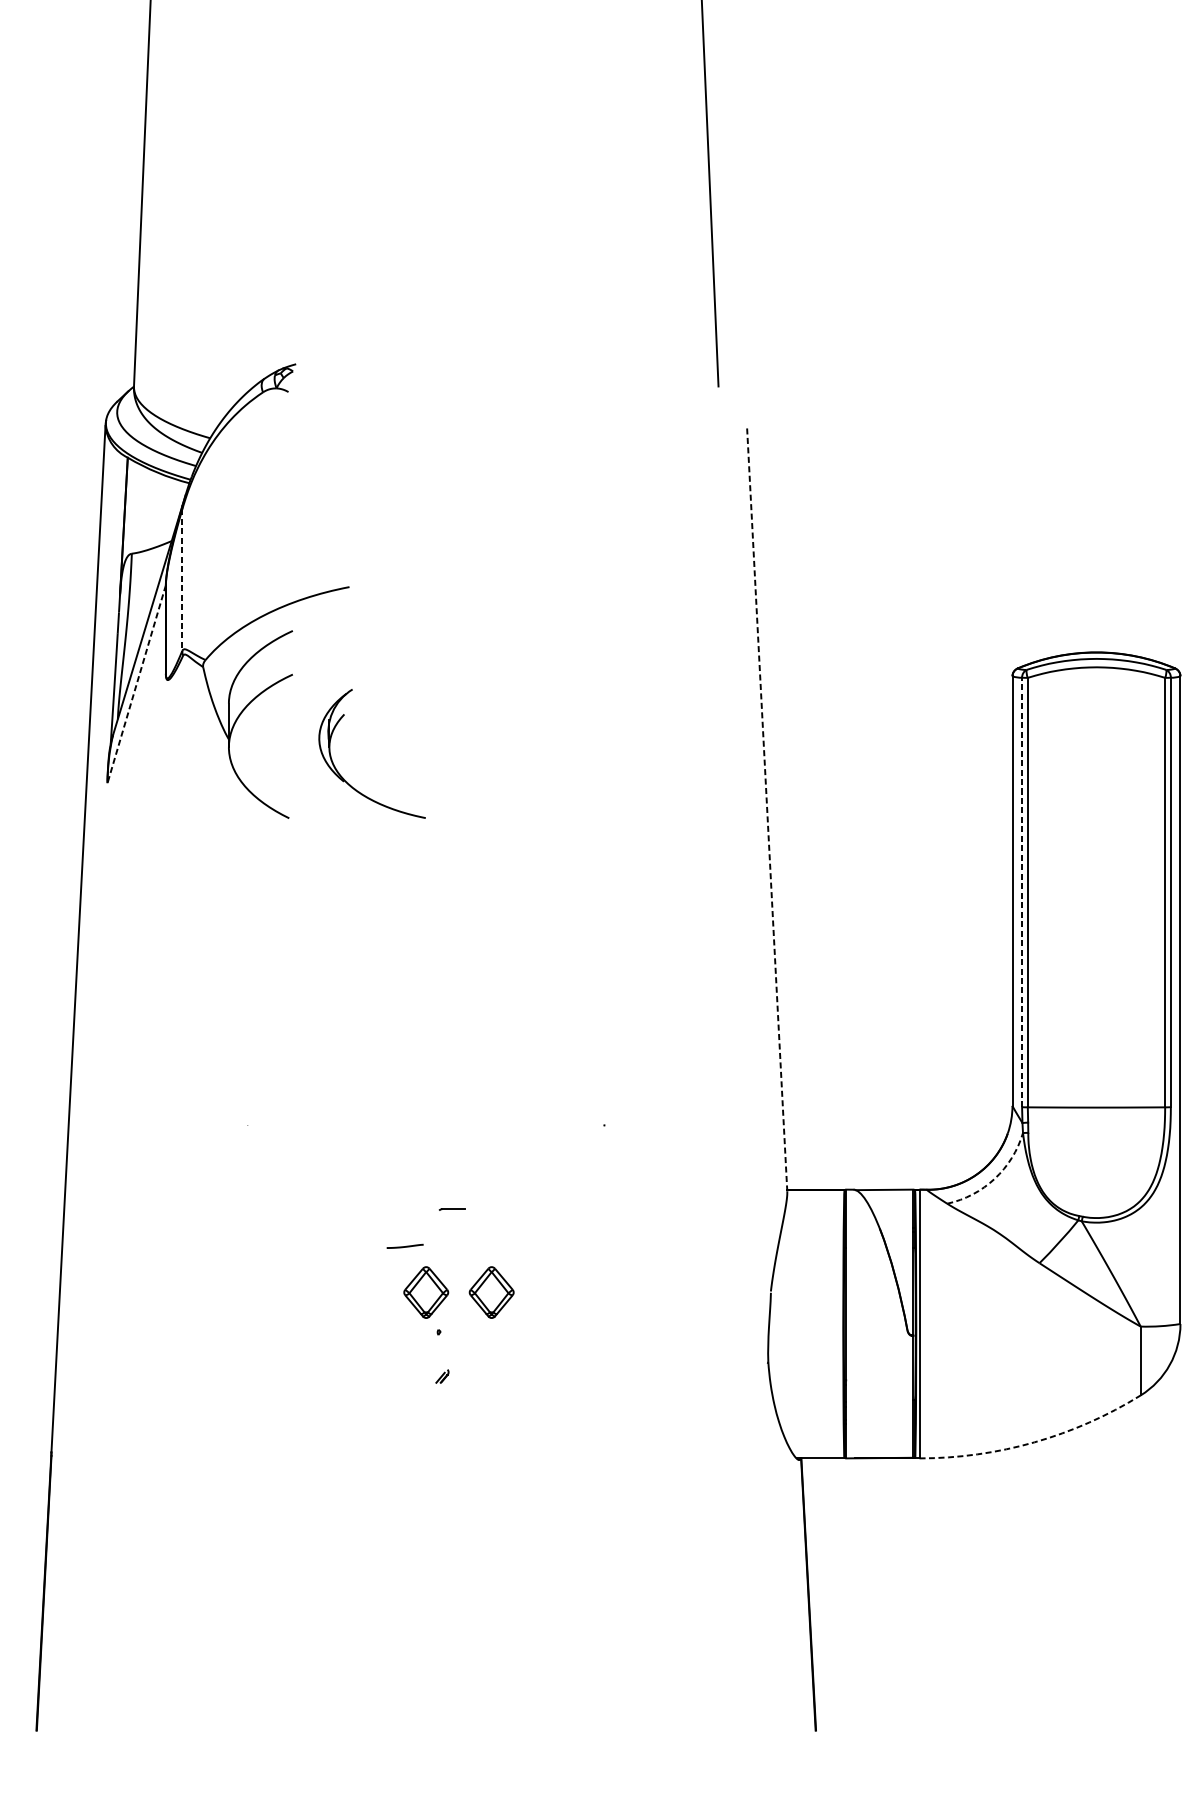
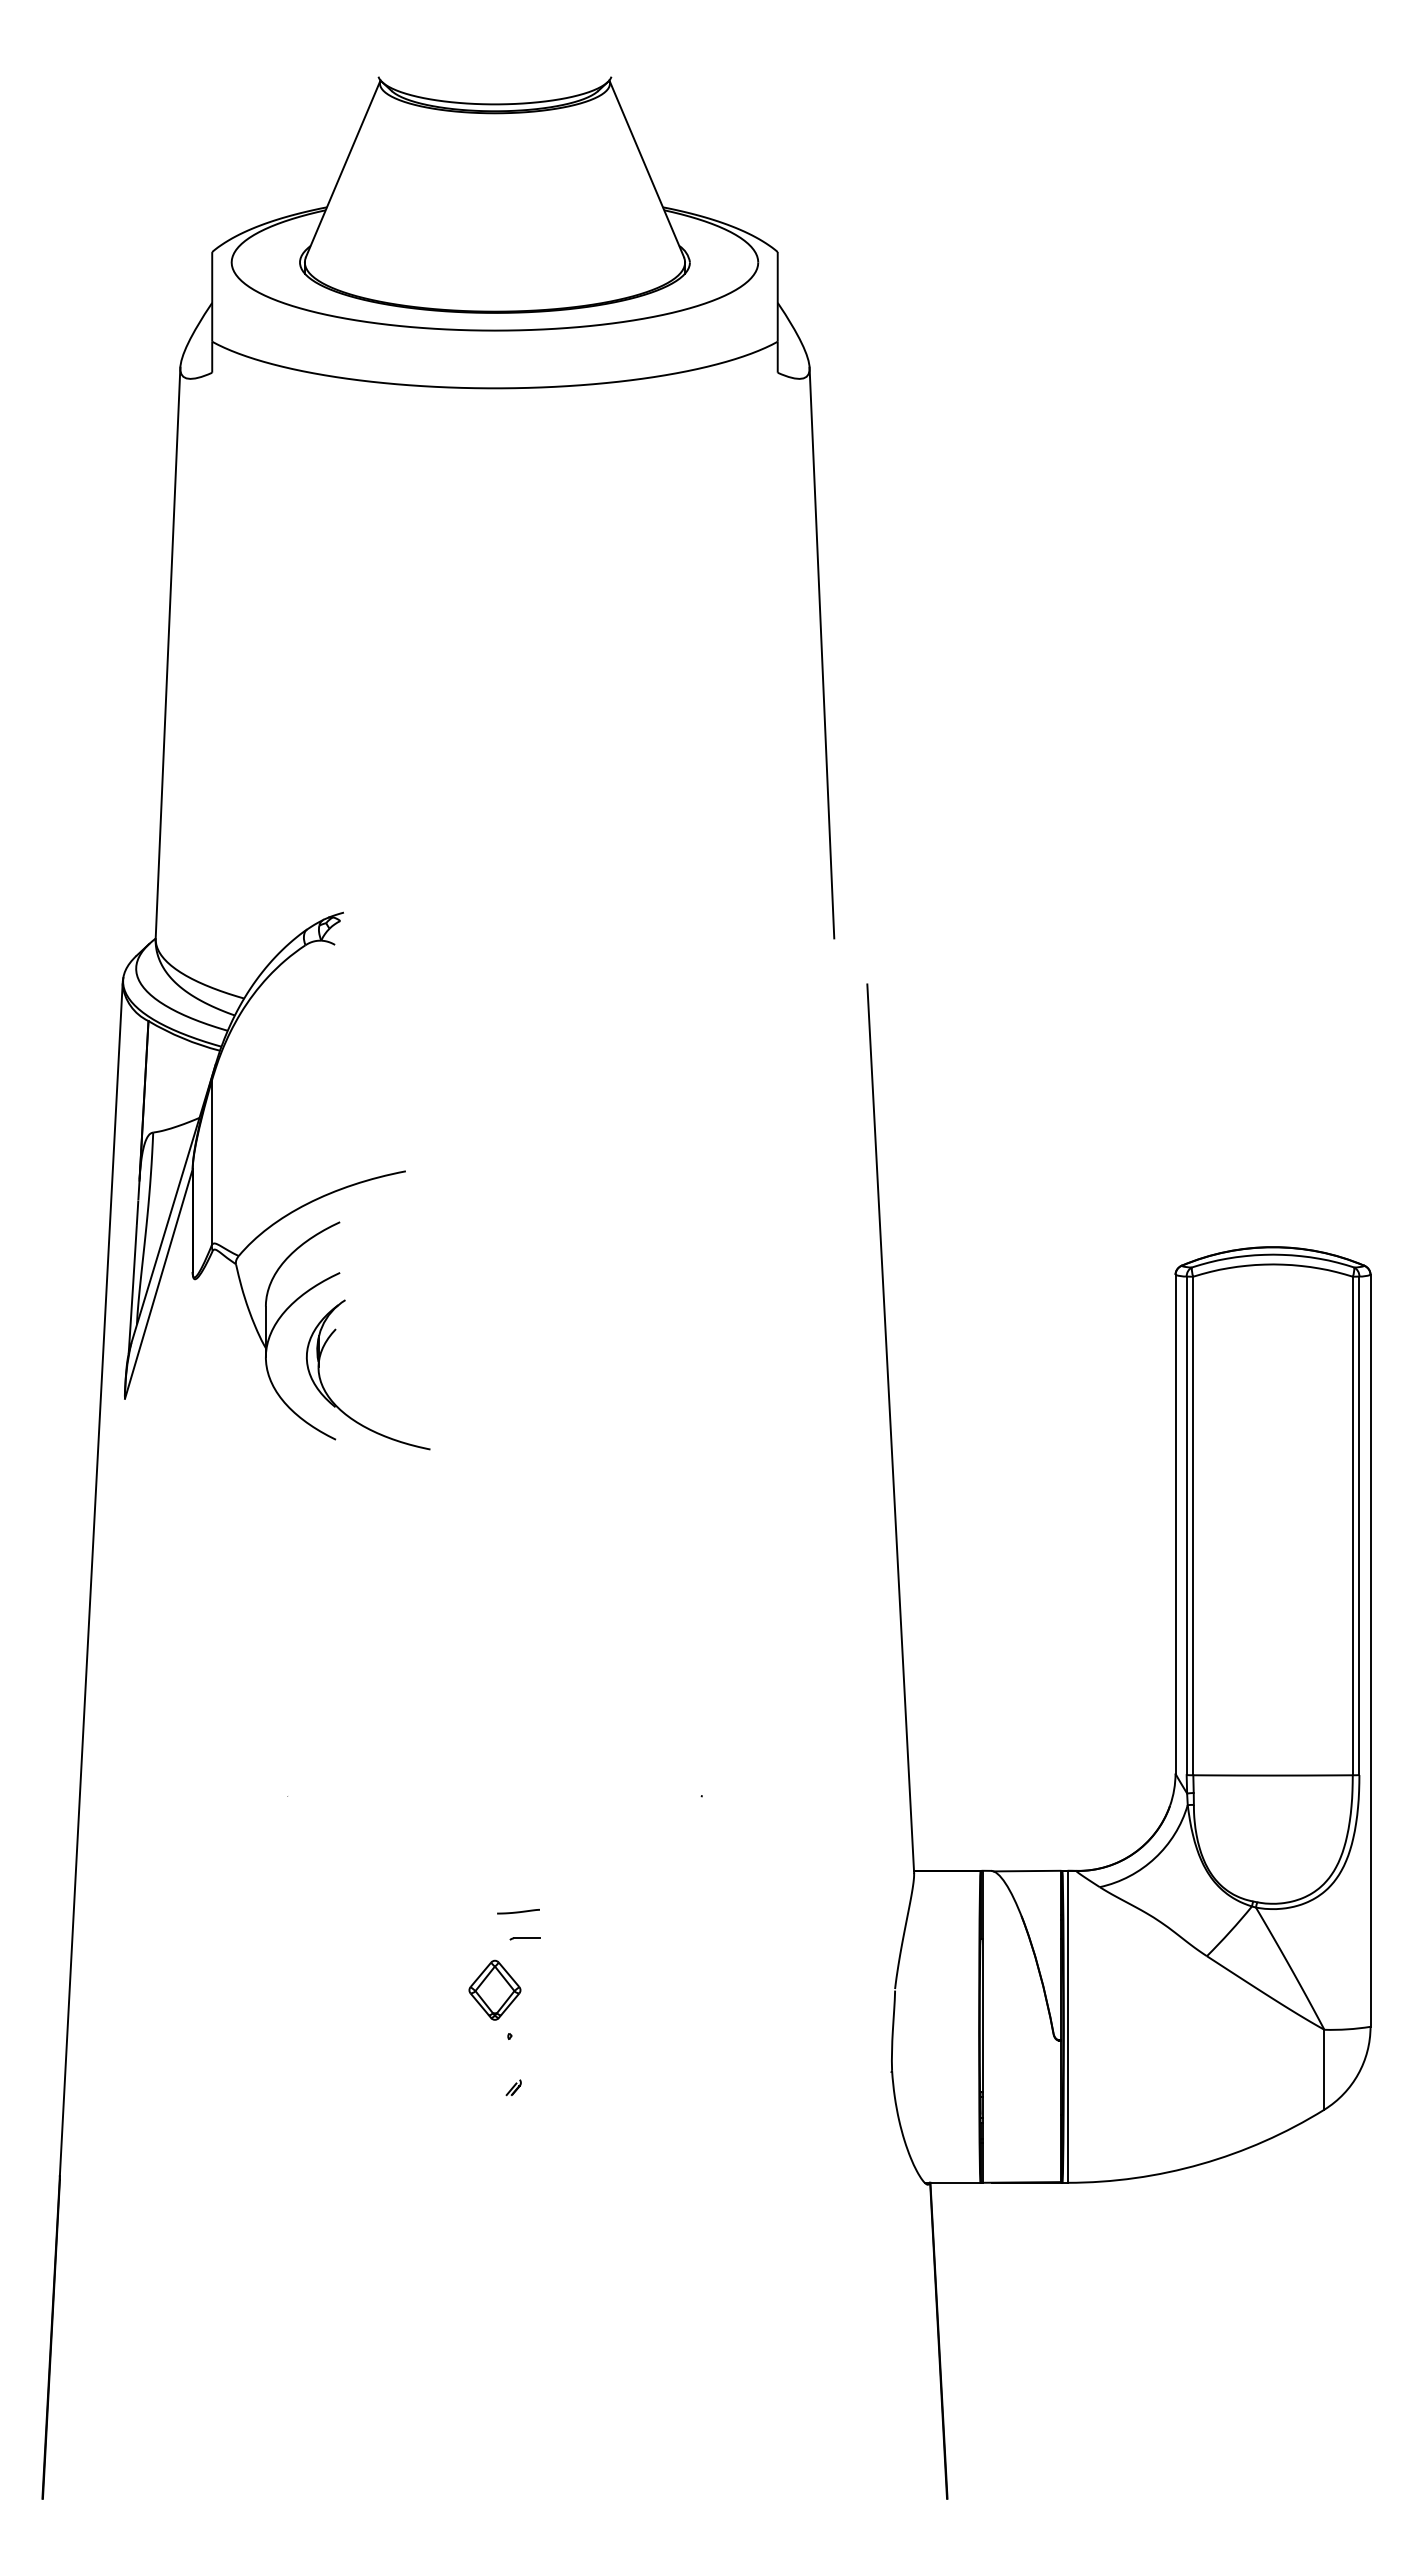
line: (182, 580) -> (211, 1163), dashed -> solid
line: (136, 684) -> (158, 1284), dashed -> solid
part: (344, 779) -> (336, 1404), moved
line: (766, 808) -> (890, 1428), dashed -> solid
line: (1021, 892) -> (1186, 1525), dashed -> solid
arc: (995, 1179) -> (1155, 1858), dashed -> solid
part: (451, 1209) -> (524, 1938), moved
line: (405, 1246) -> (518, 1911), moved
part: (491, 1291) -> (570, 1989), removed
arc: (1034, 1442) -> (1201, 2164), dashed -> solid

